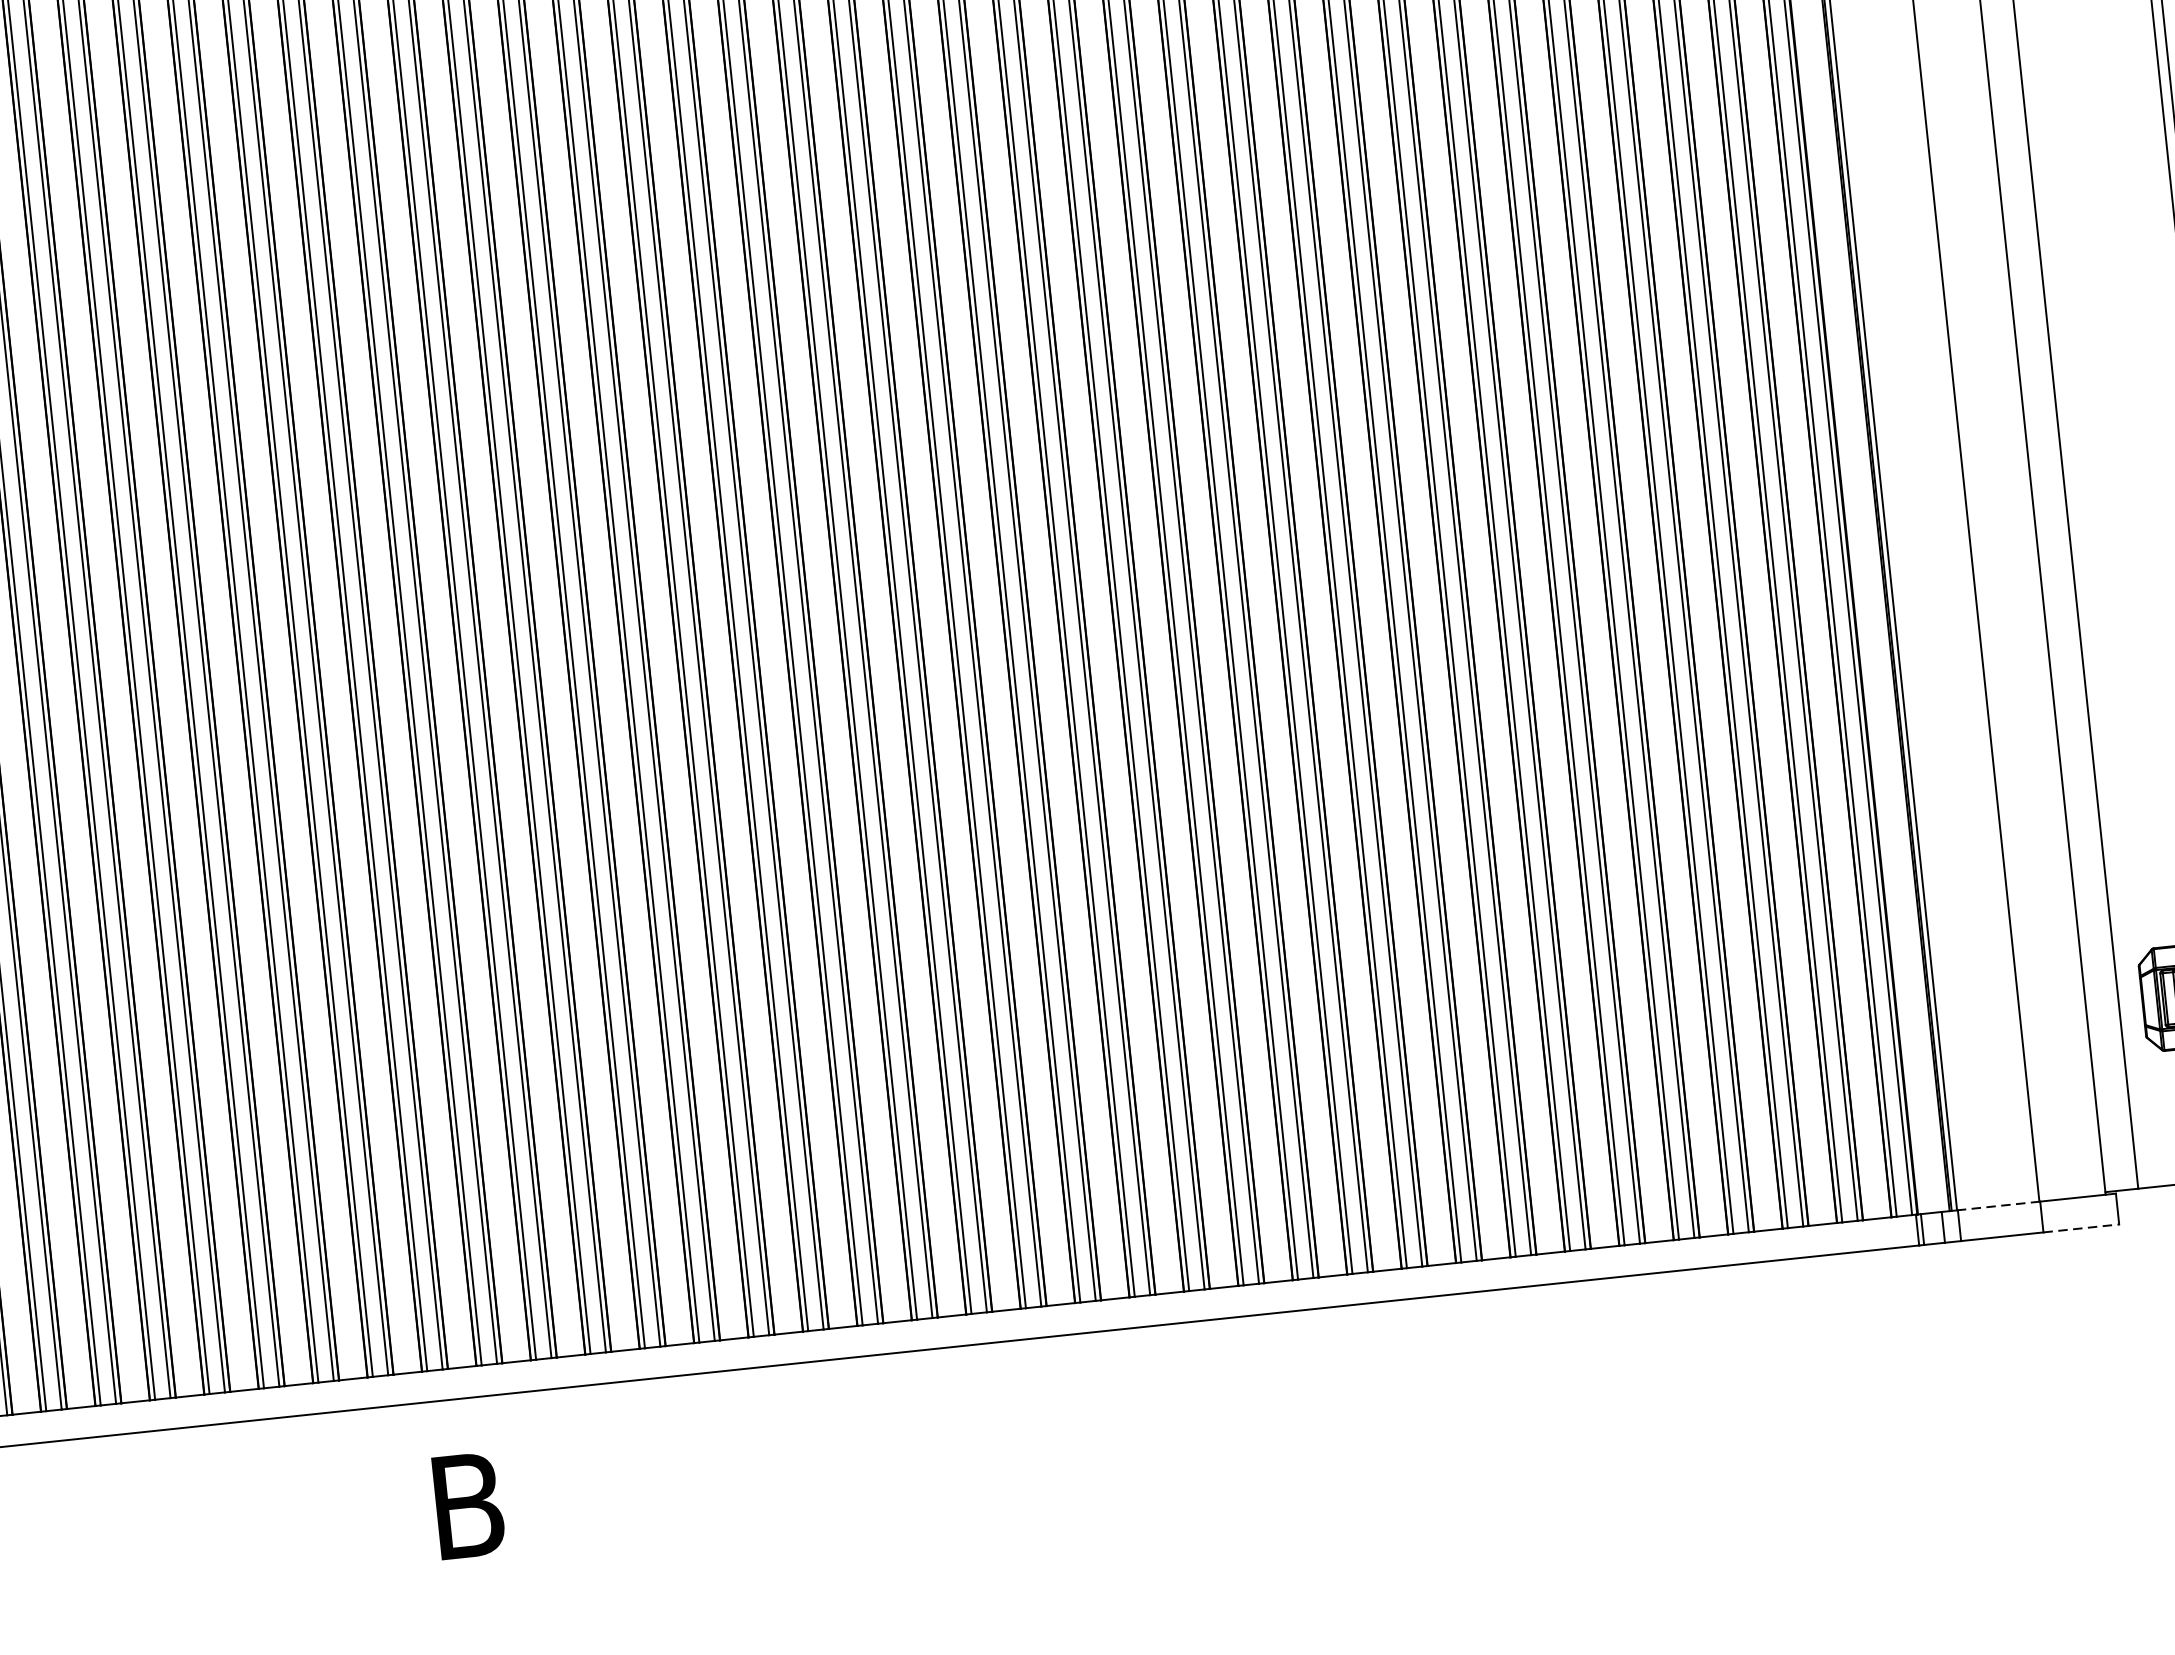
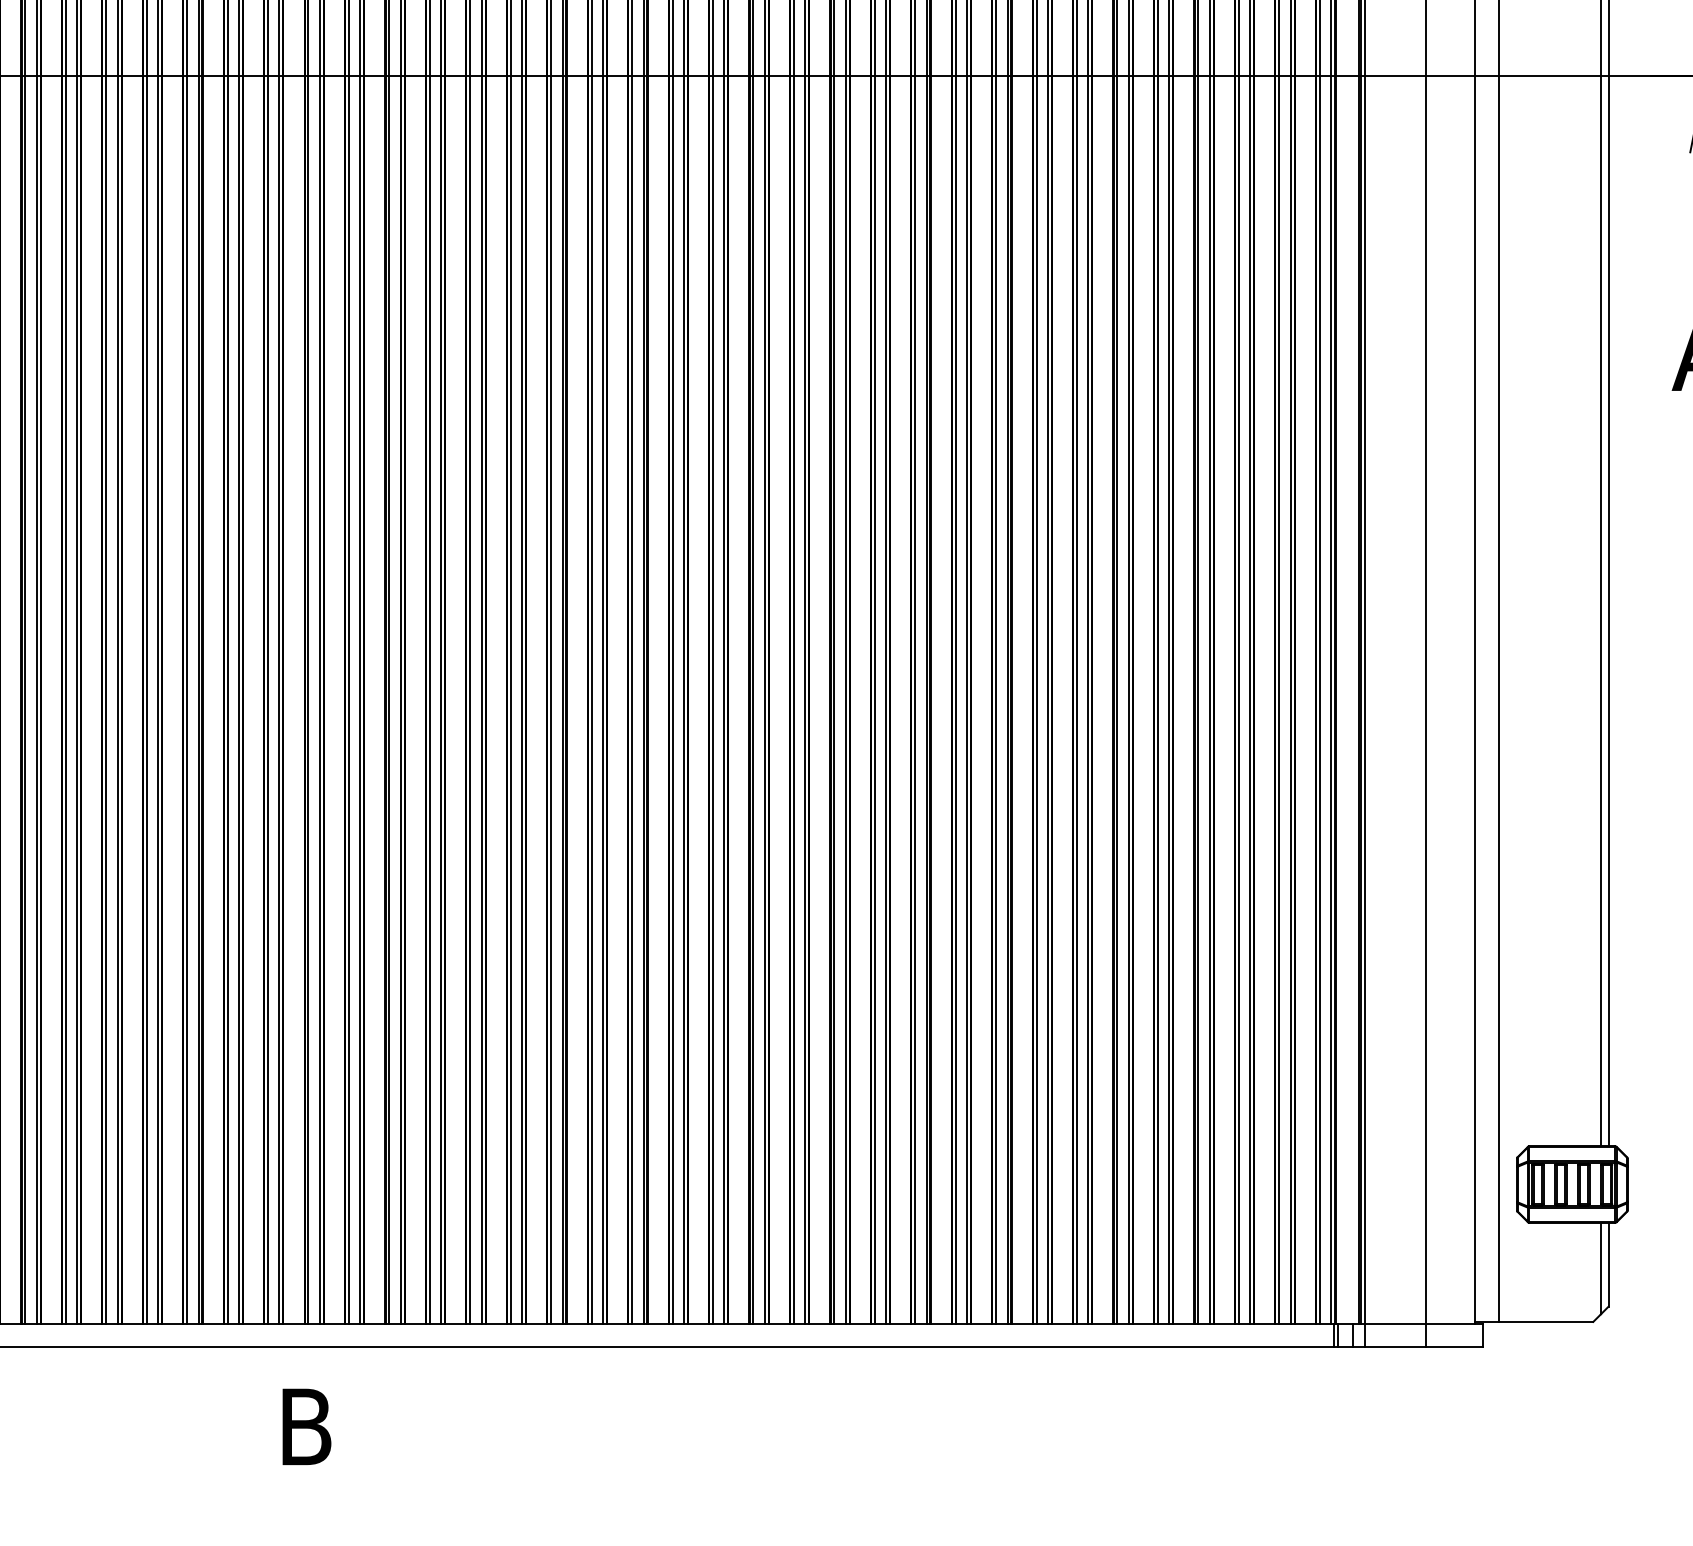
line: (1998, 1205) -> (1395, 1323), dashed -> solid
line: (2082, 1228) -> (1455, 1346), dashed -> solid
text: (468, 1505) -> (306, 1426), moved

